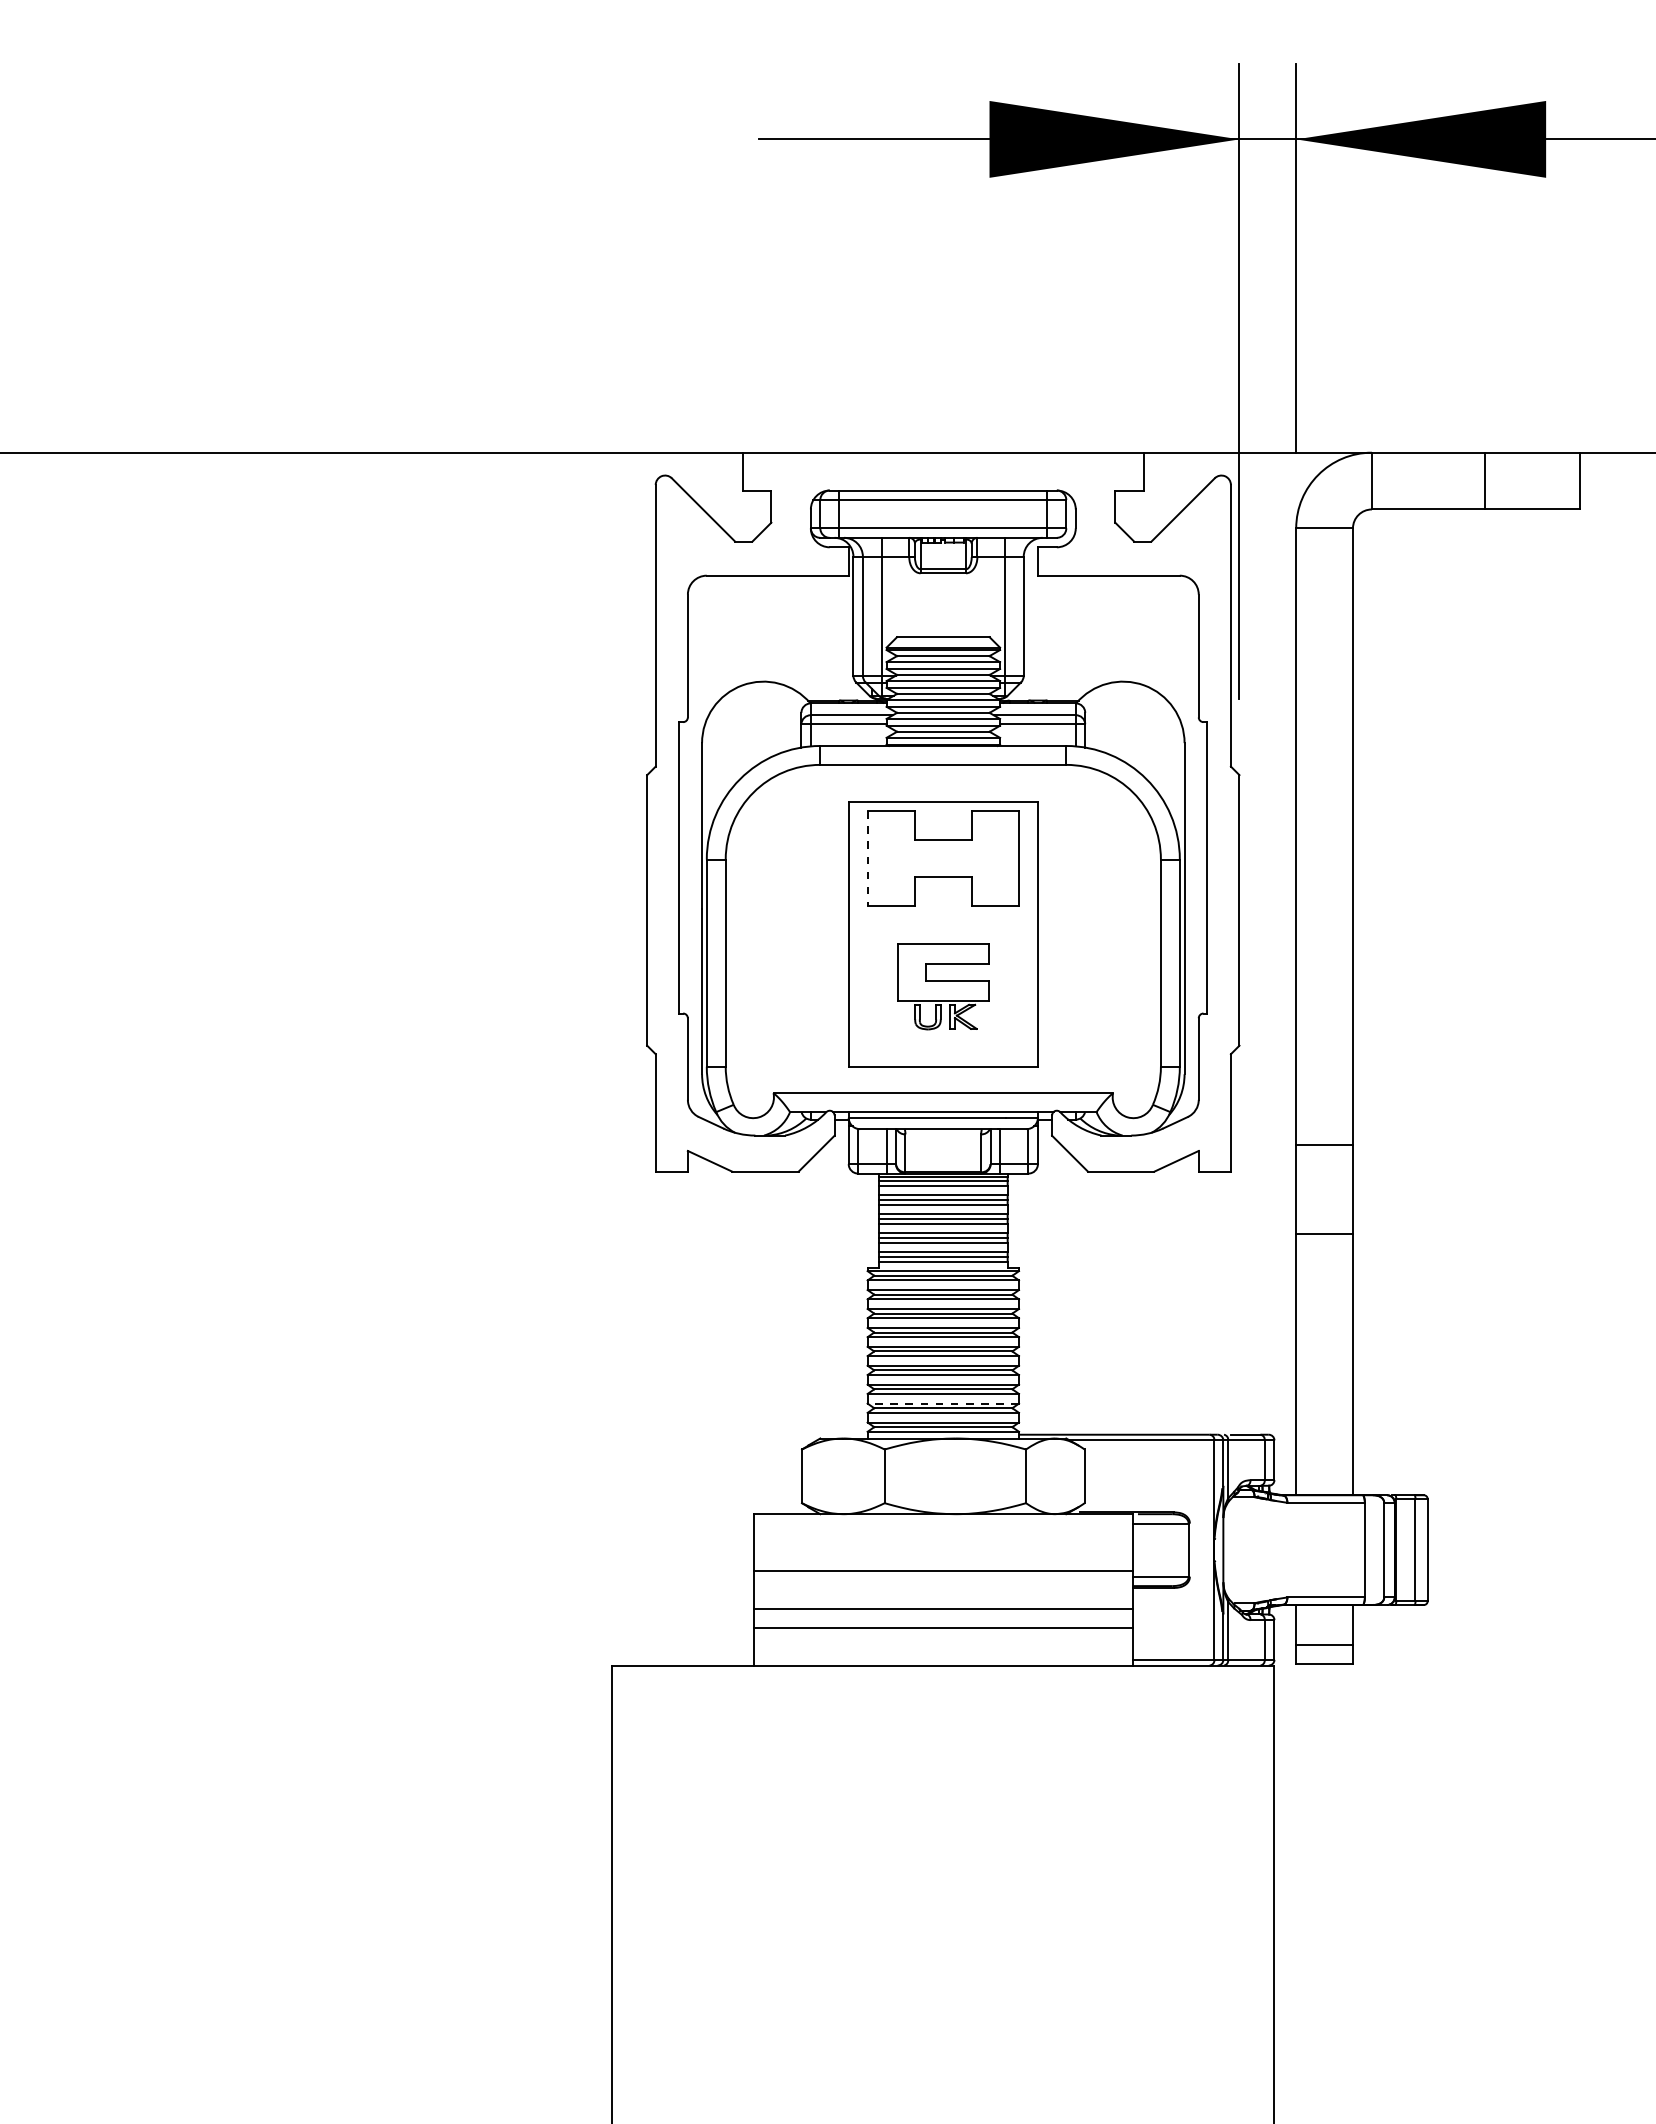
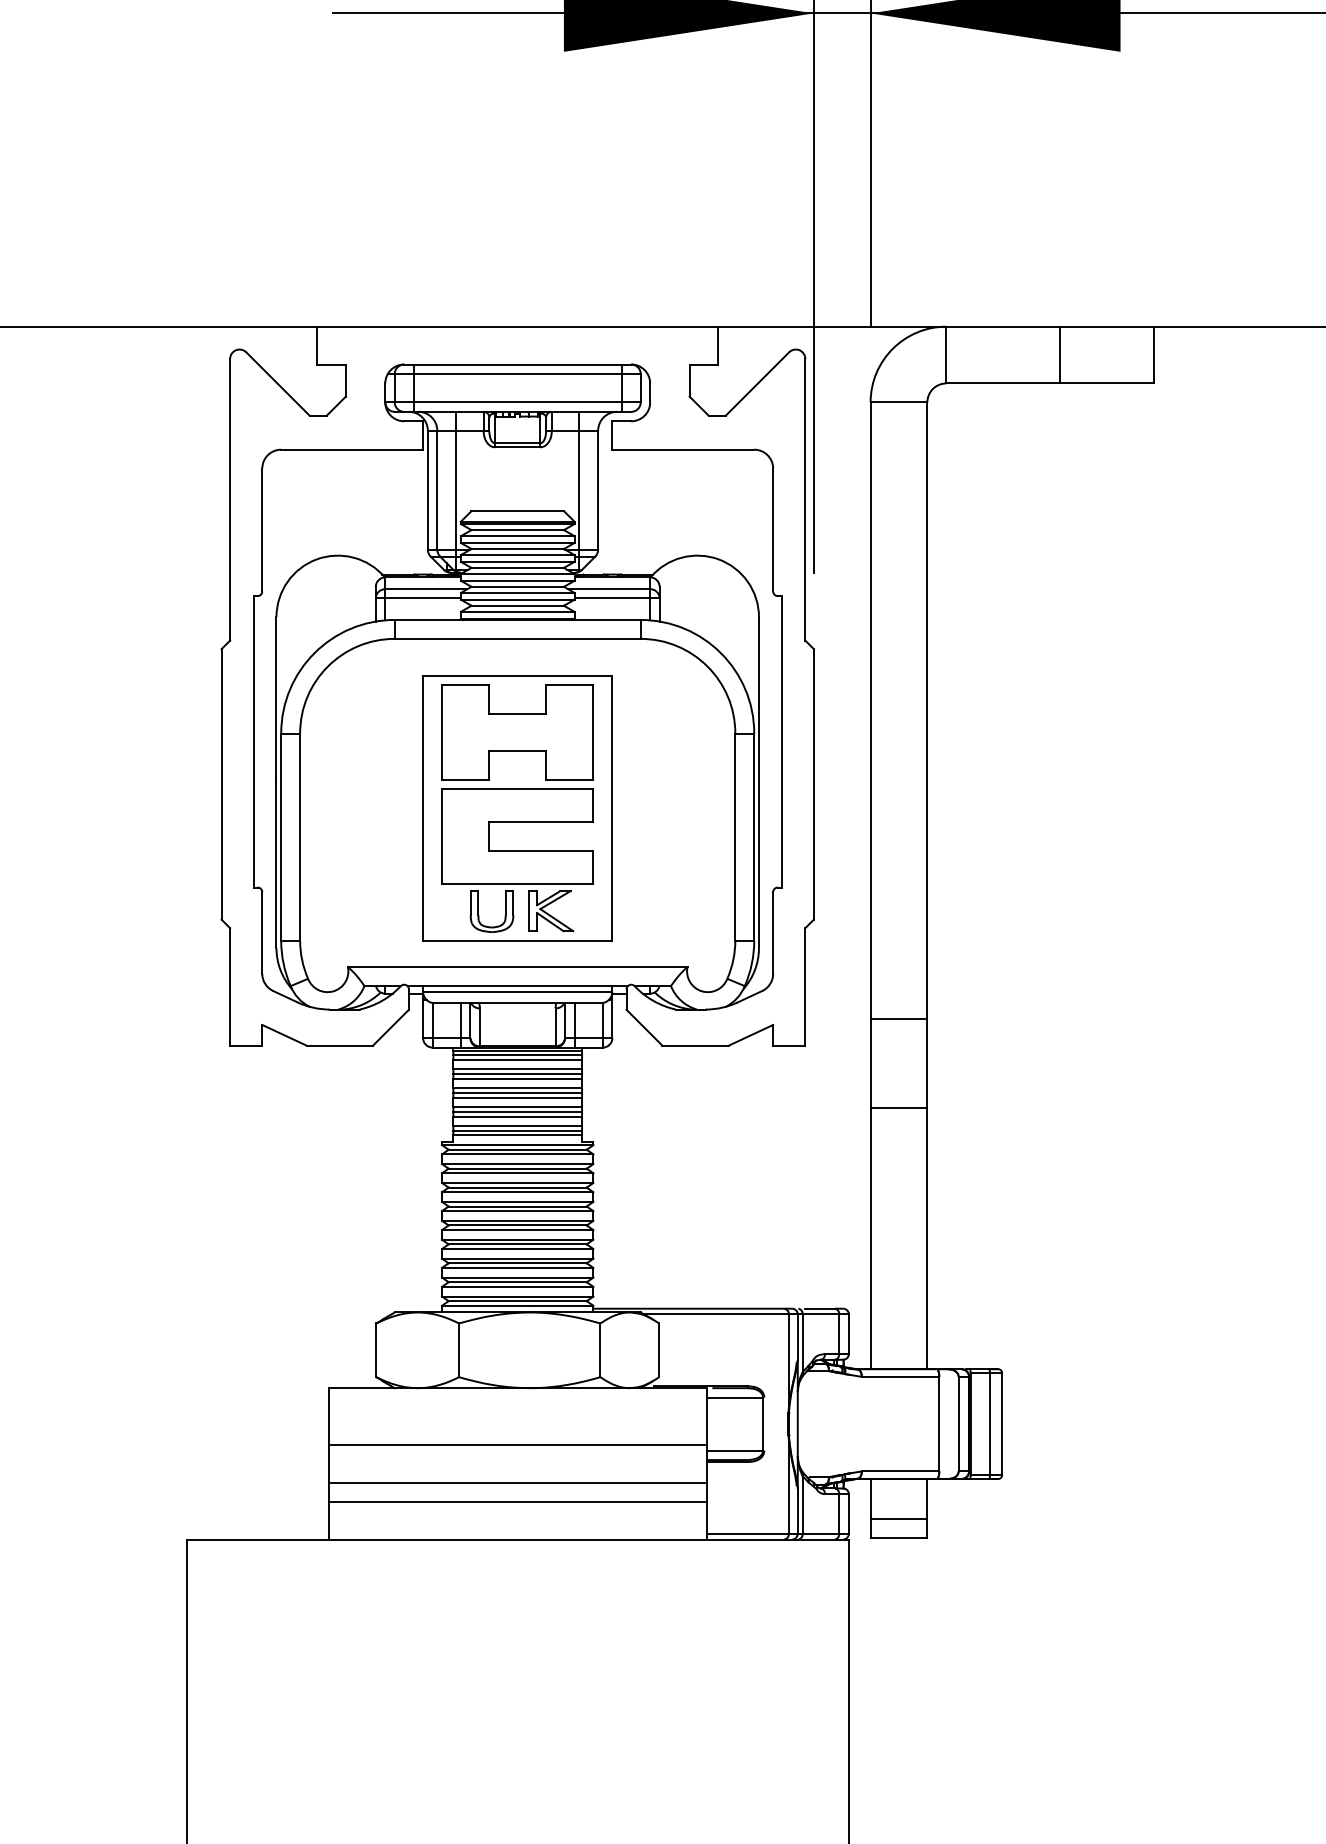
line: (867, 859) -> (441, 733), dashed -> solid
part: (943, 986) -> (517, 860), size x1.67
line: (943, 1403) -> (517, 1277), dashed -> solid

